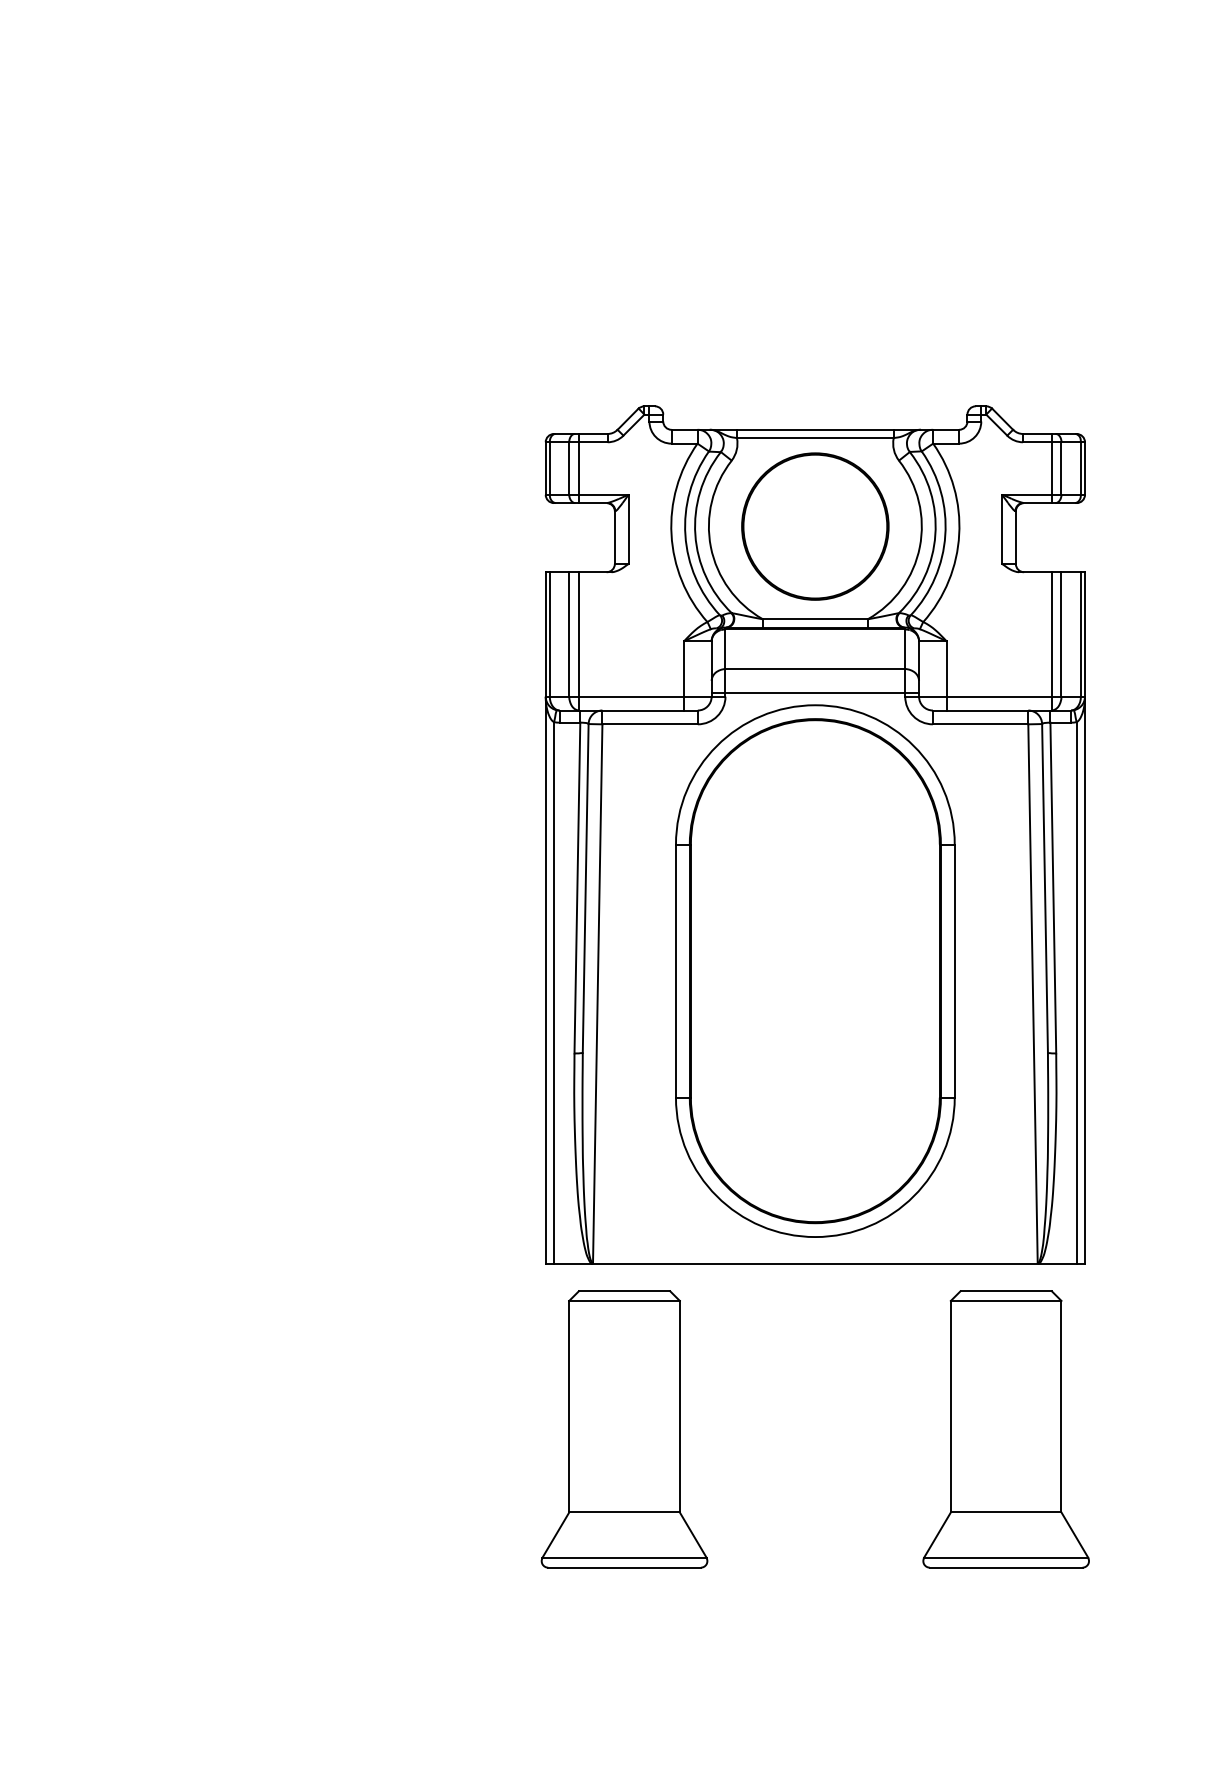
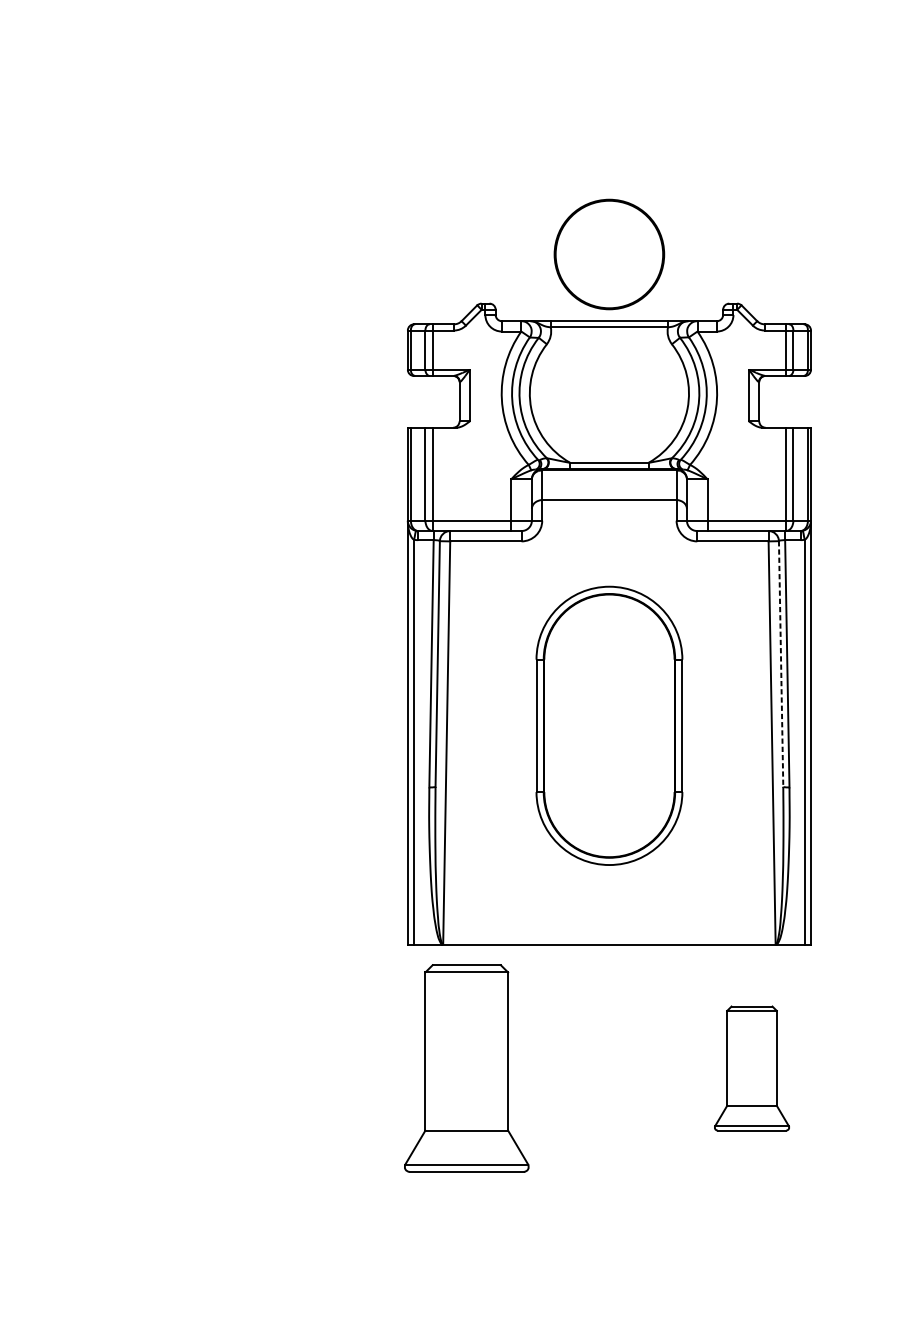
circle: (815, 526) -> (609, 254), moved
line: (815, 692) -> (609, 517), removed
line: (1045, 888) -> (781, 664), solid -> dashed
part: (815, 970) -> (609, 725), size x0.7
part: (1005, 1429) -> (751, 1068), size x0.6

